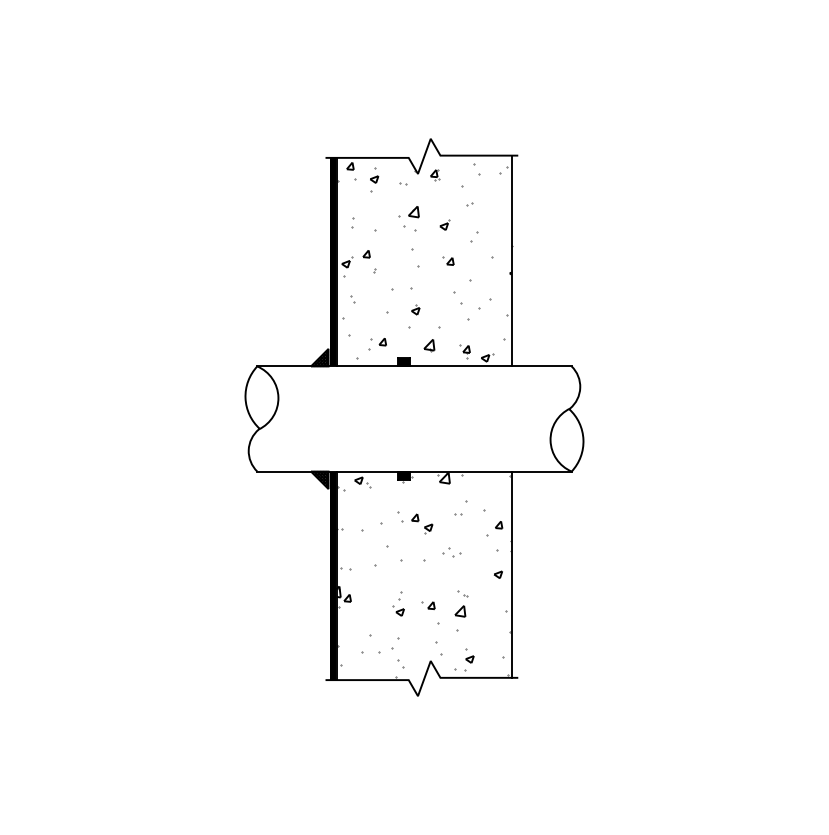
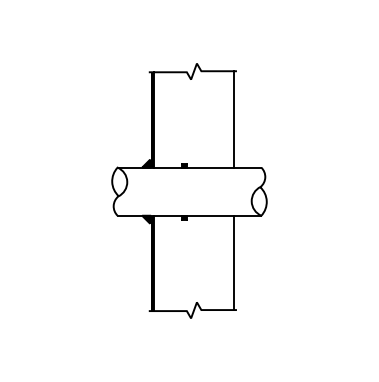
hatch: (425, 261) -> (194, 119), removed
hatch: (423, 573) -> (193, 262), removed

